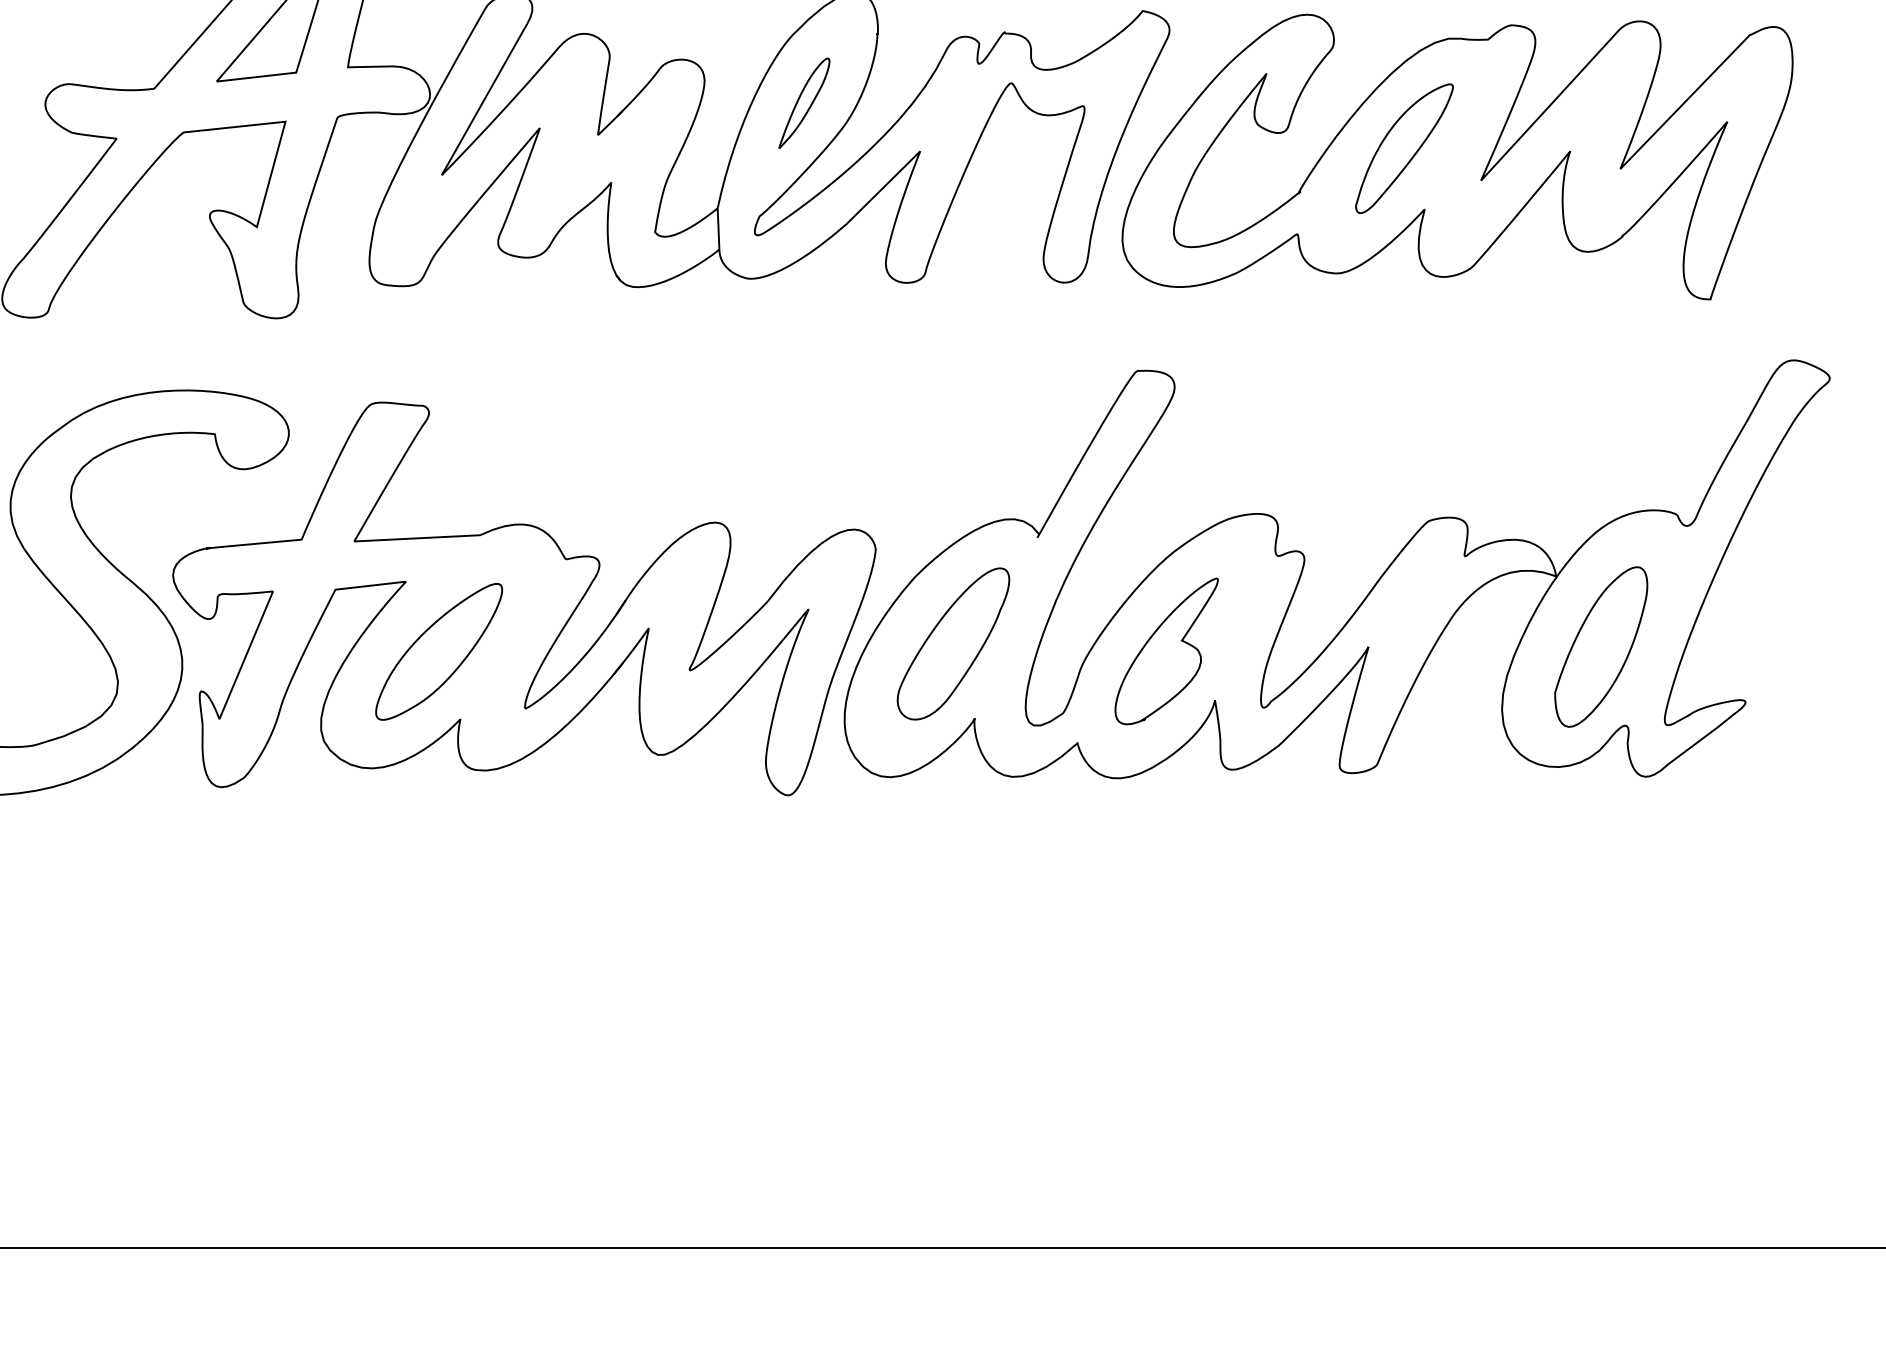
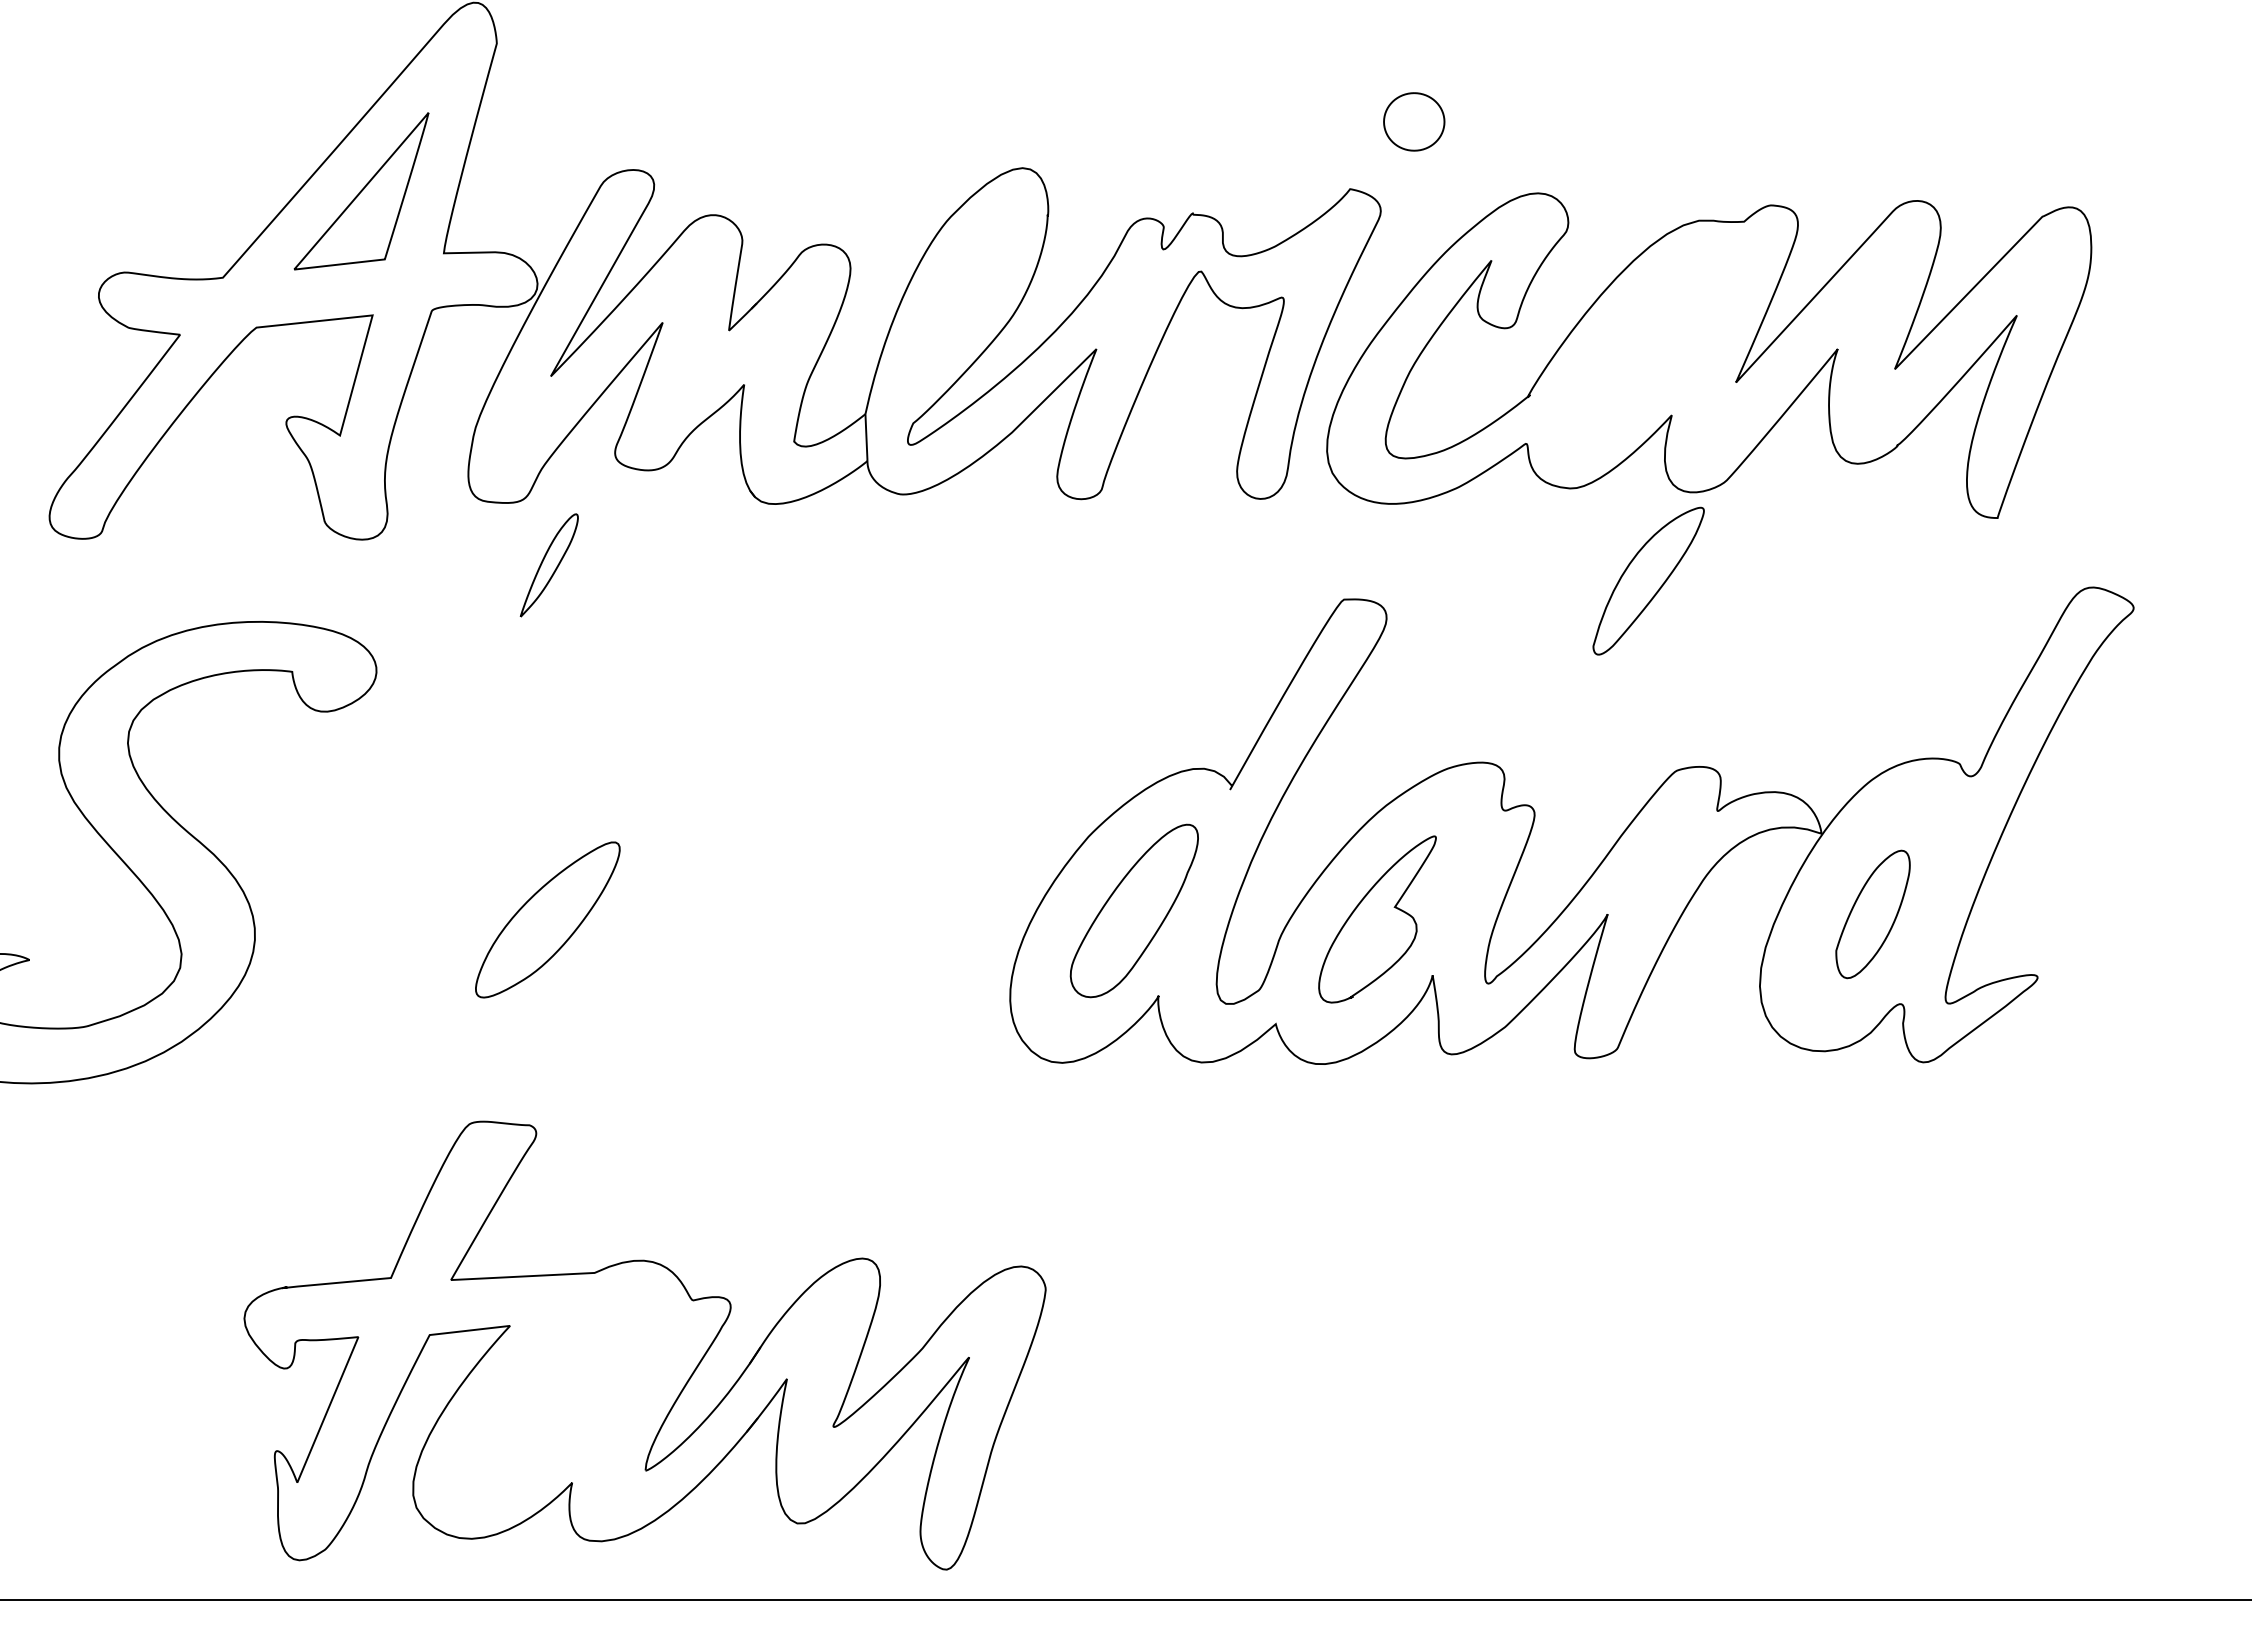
part: (803, 103) -> (548, 565), moved
part: (1404, 148) -> (1648, 580), moved
part: (523, 598) -> (644, 1345), moved
part: (1600, 647) -> (1872, 914), size x0.7

